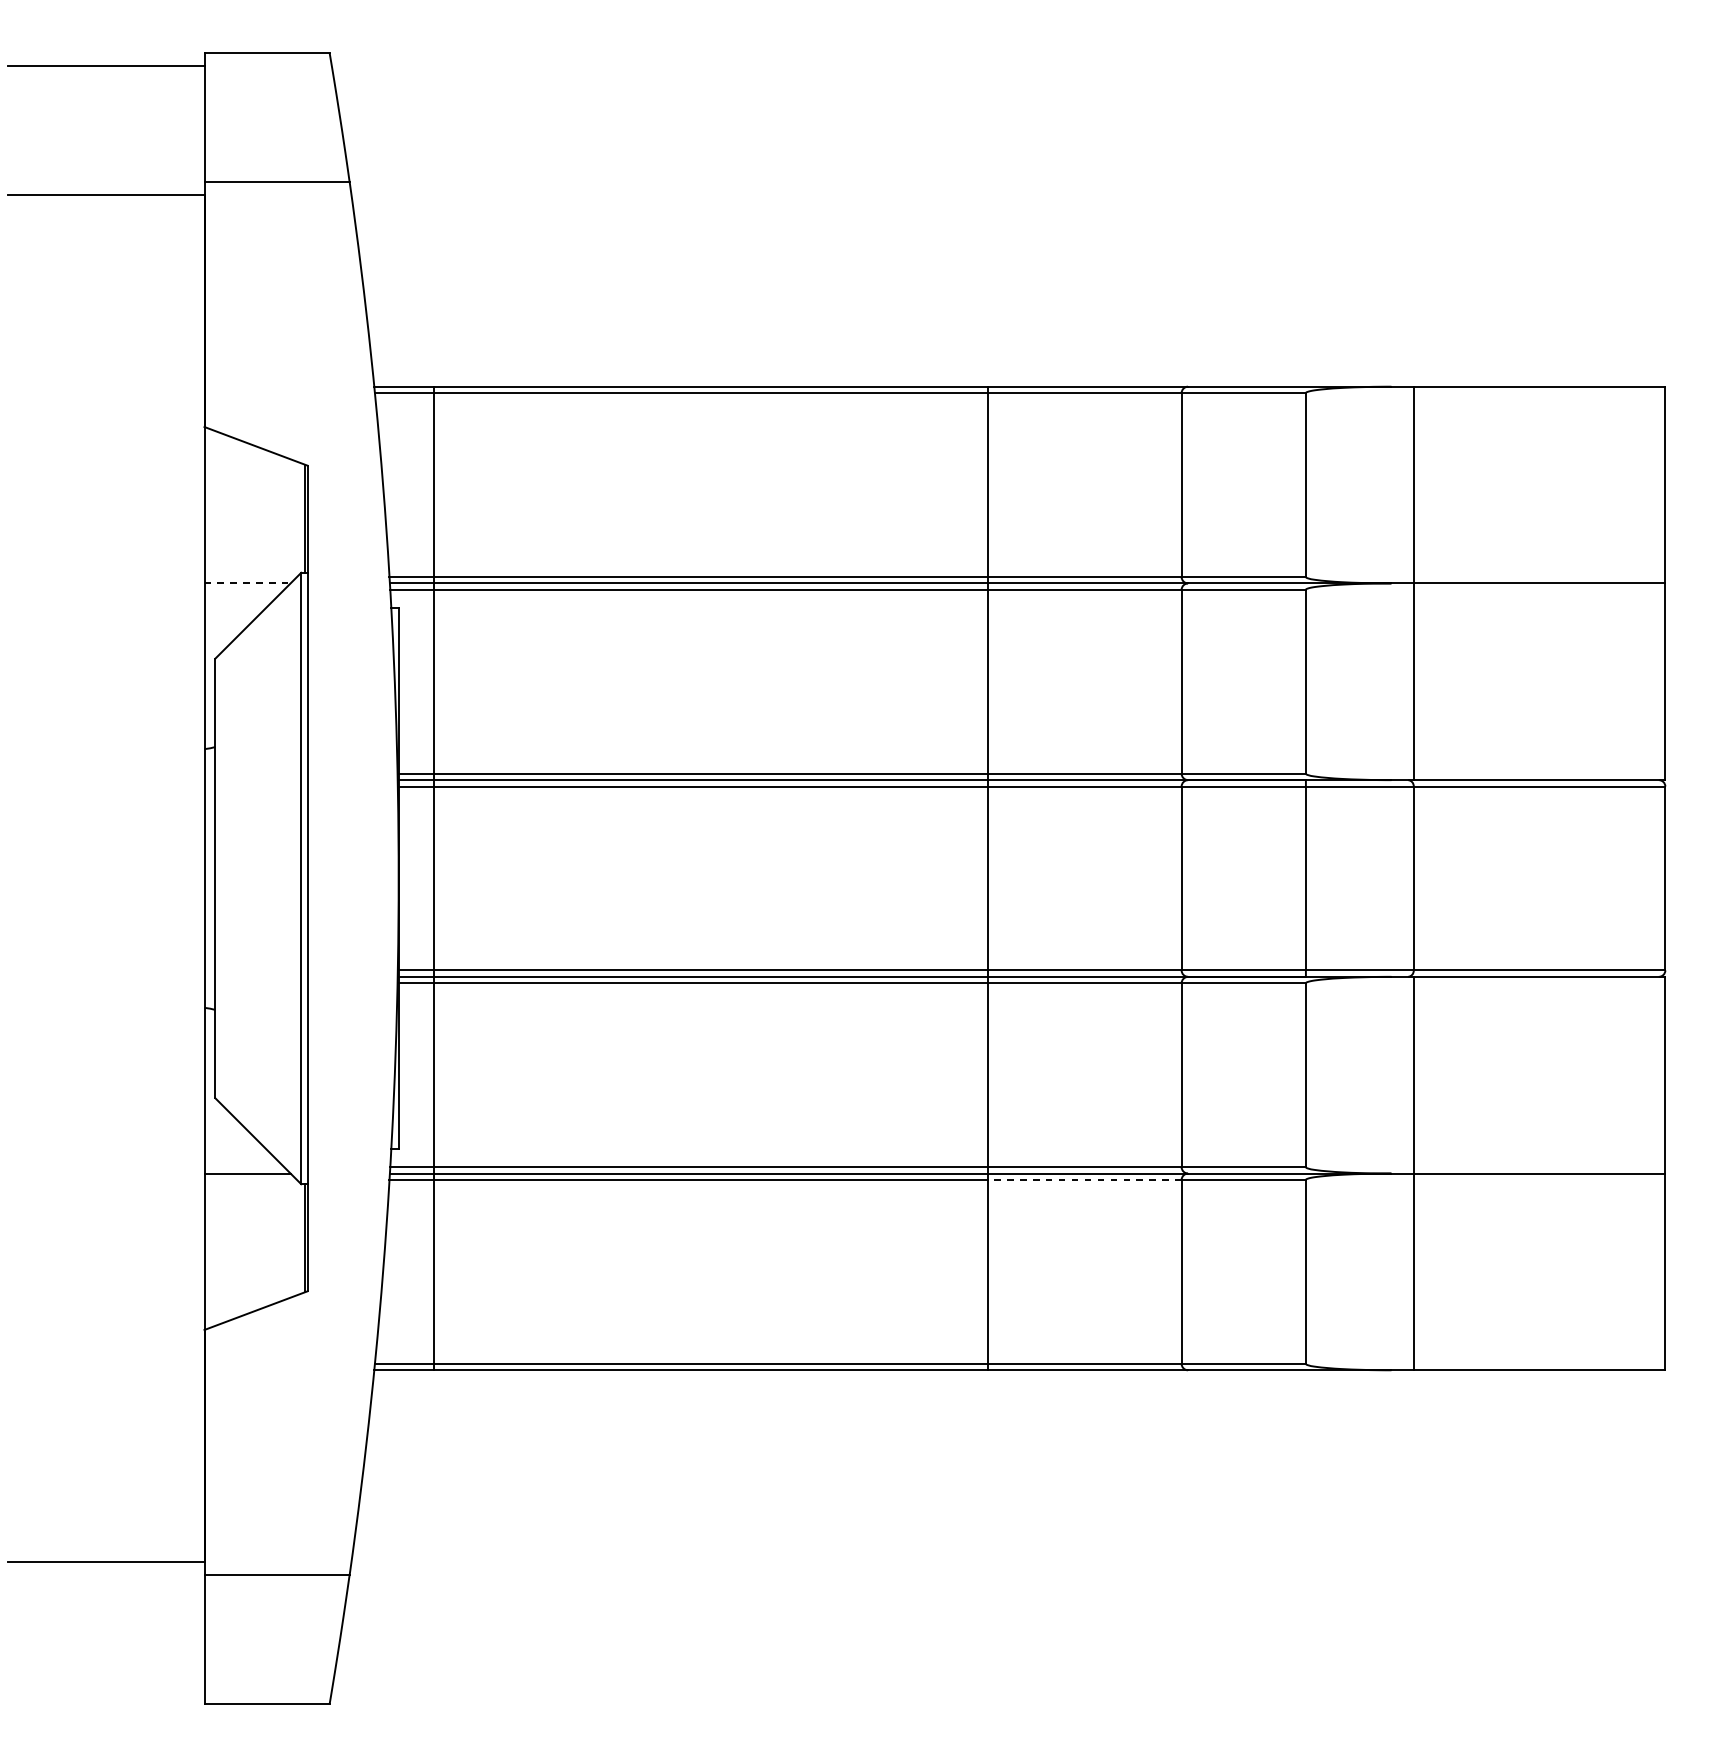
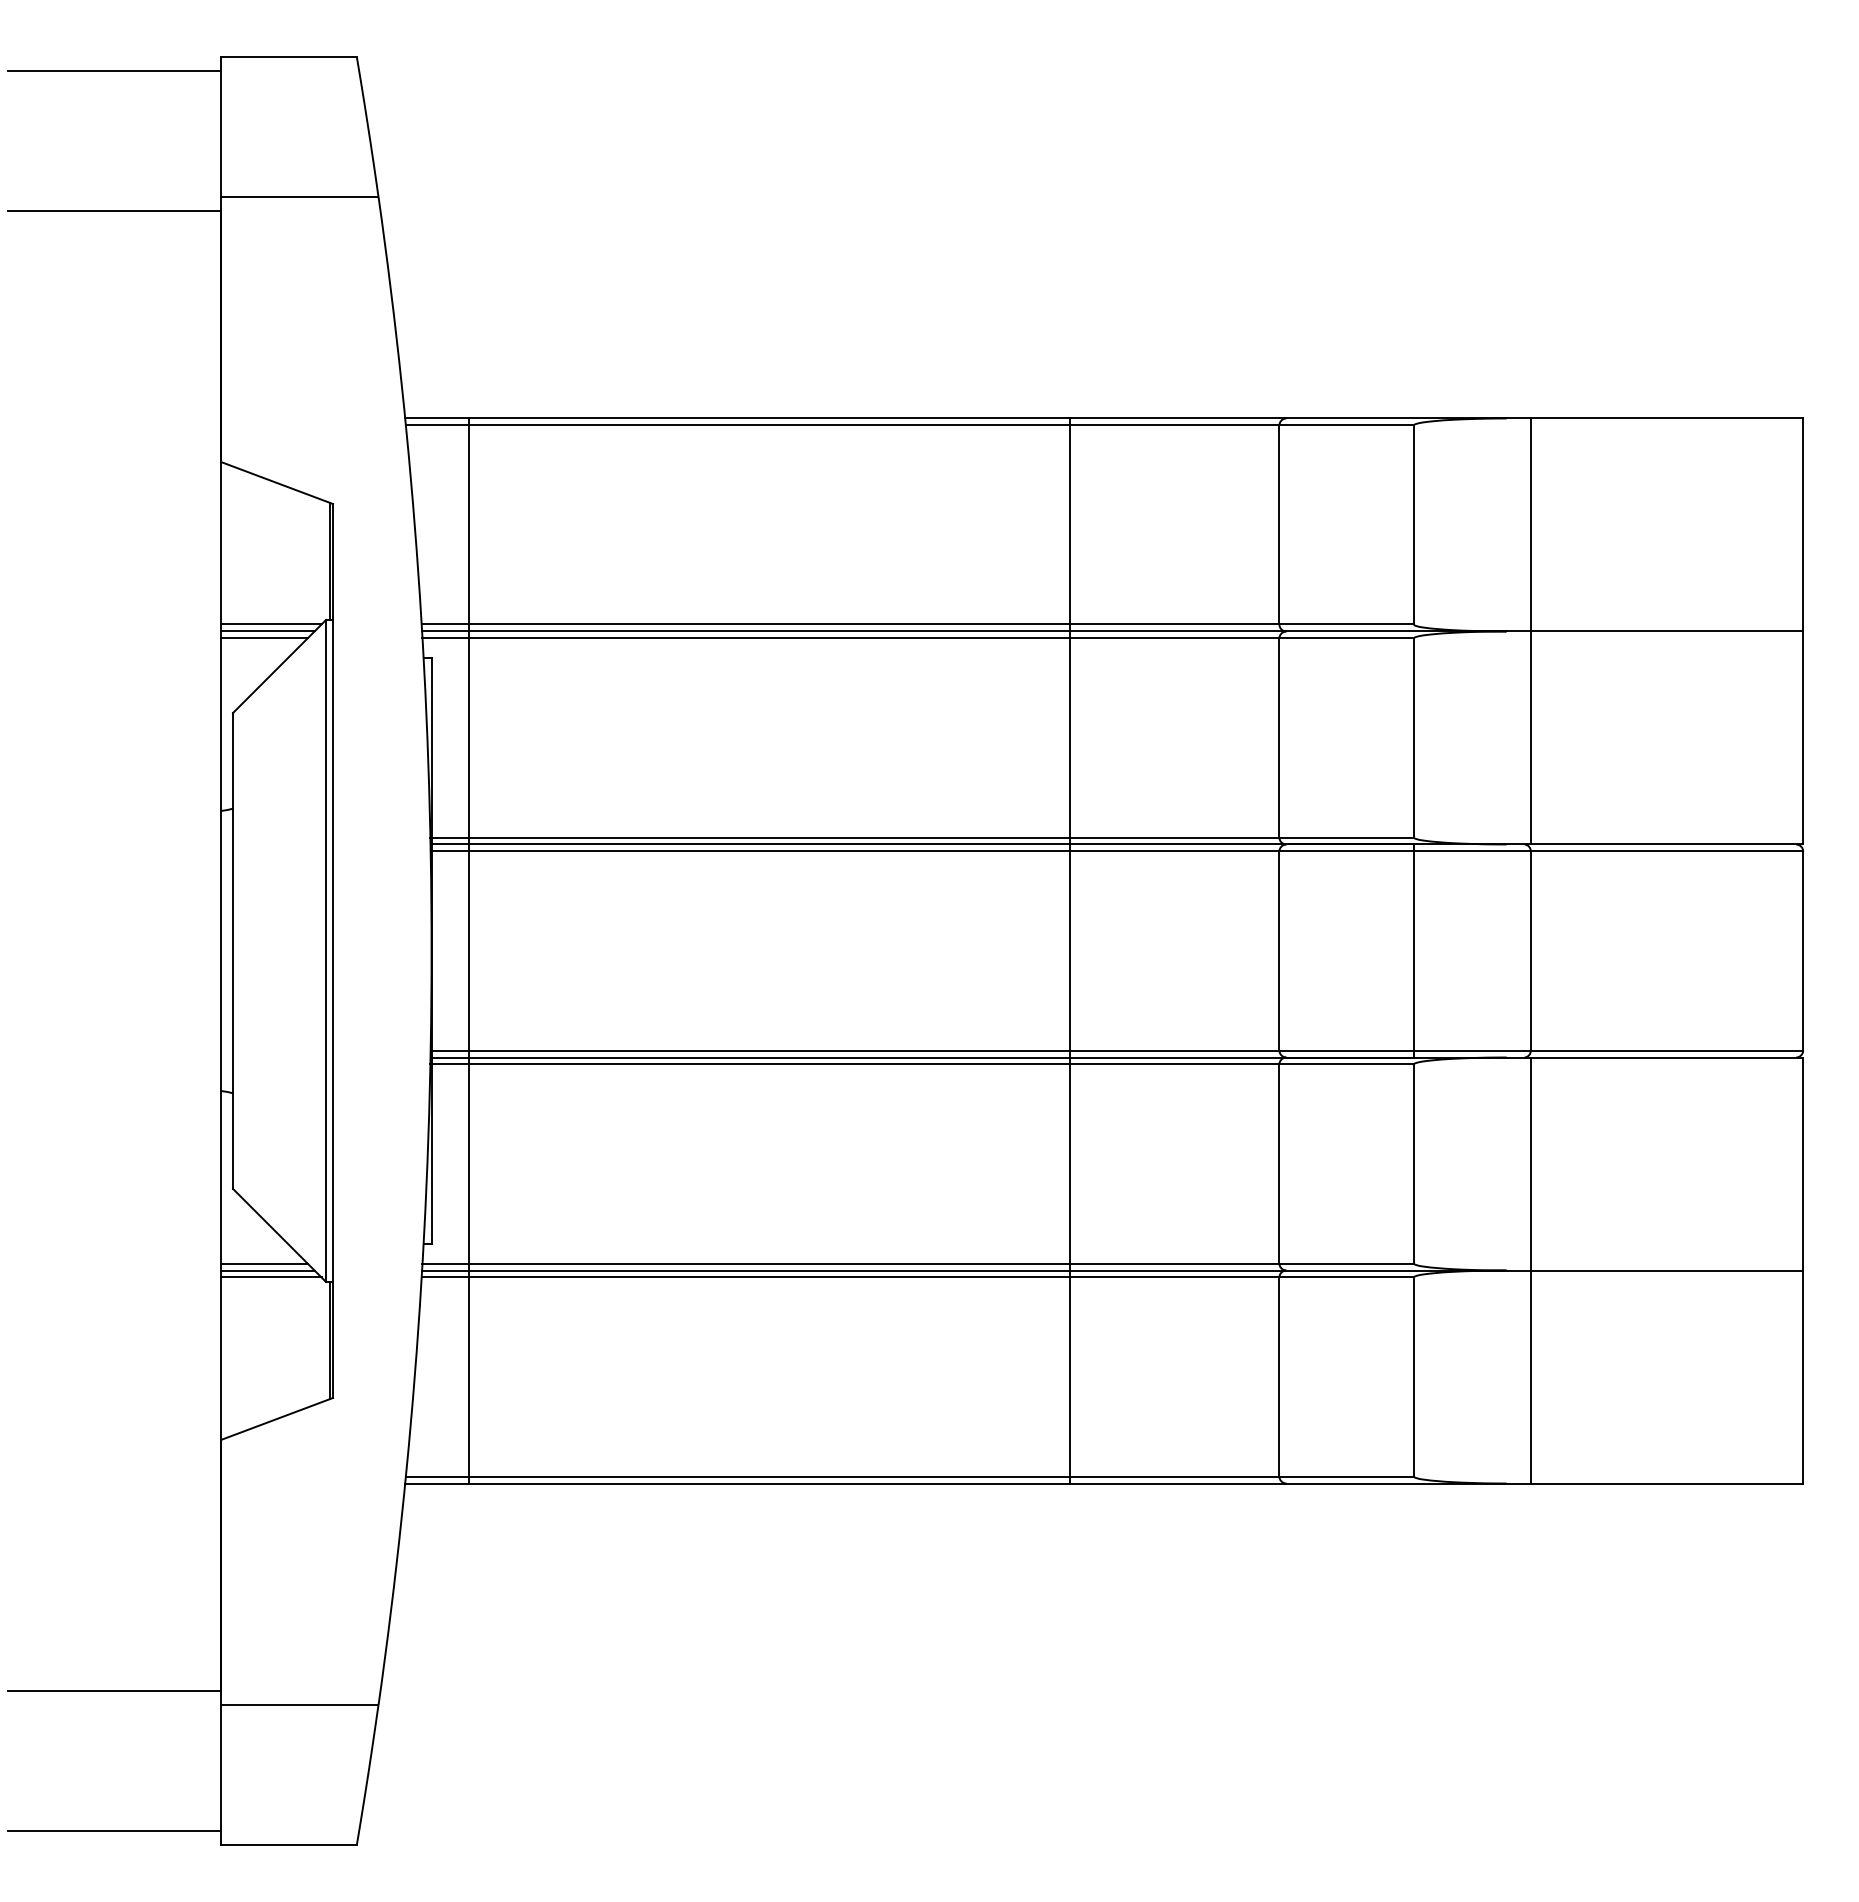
line: (250, 576) -> (271, 624), added
line: (247, 583) -> (267, 631), dashed -> solid
line: (244, 589) -> (264, 638), added
line: (244, 1167) -> (264, 1263), added
line: (250, 1180) -> (271, 1277), added
line: (1084, 1180) -> (1174, 1277), dashed -> solid
line: (105, 1690) -> (114, 1830), added

